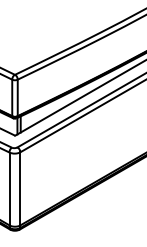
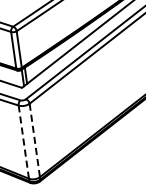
line: (9, 188) -> (23, 141), solid -> dashed
line: (20, 188) -> (34, 140), solid -> dashed

